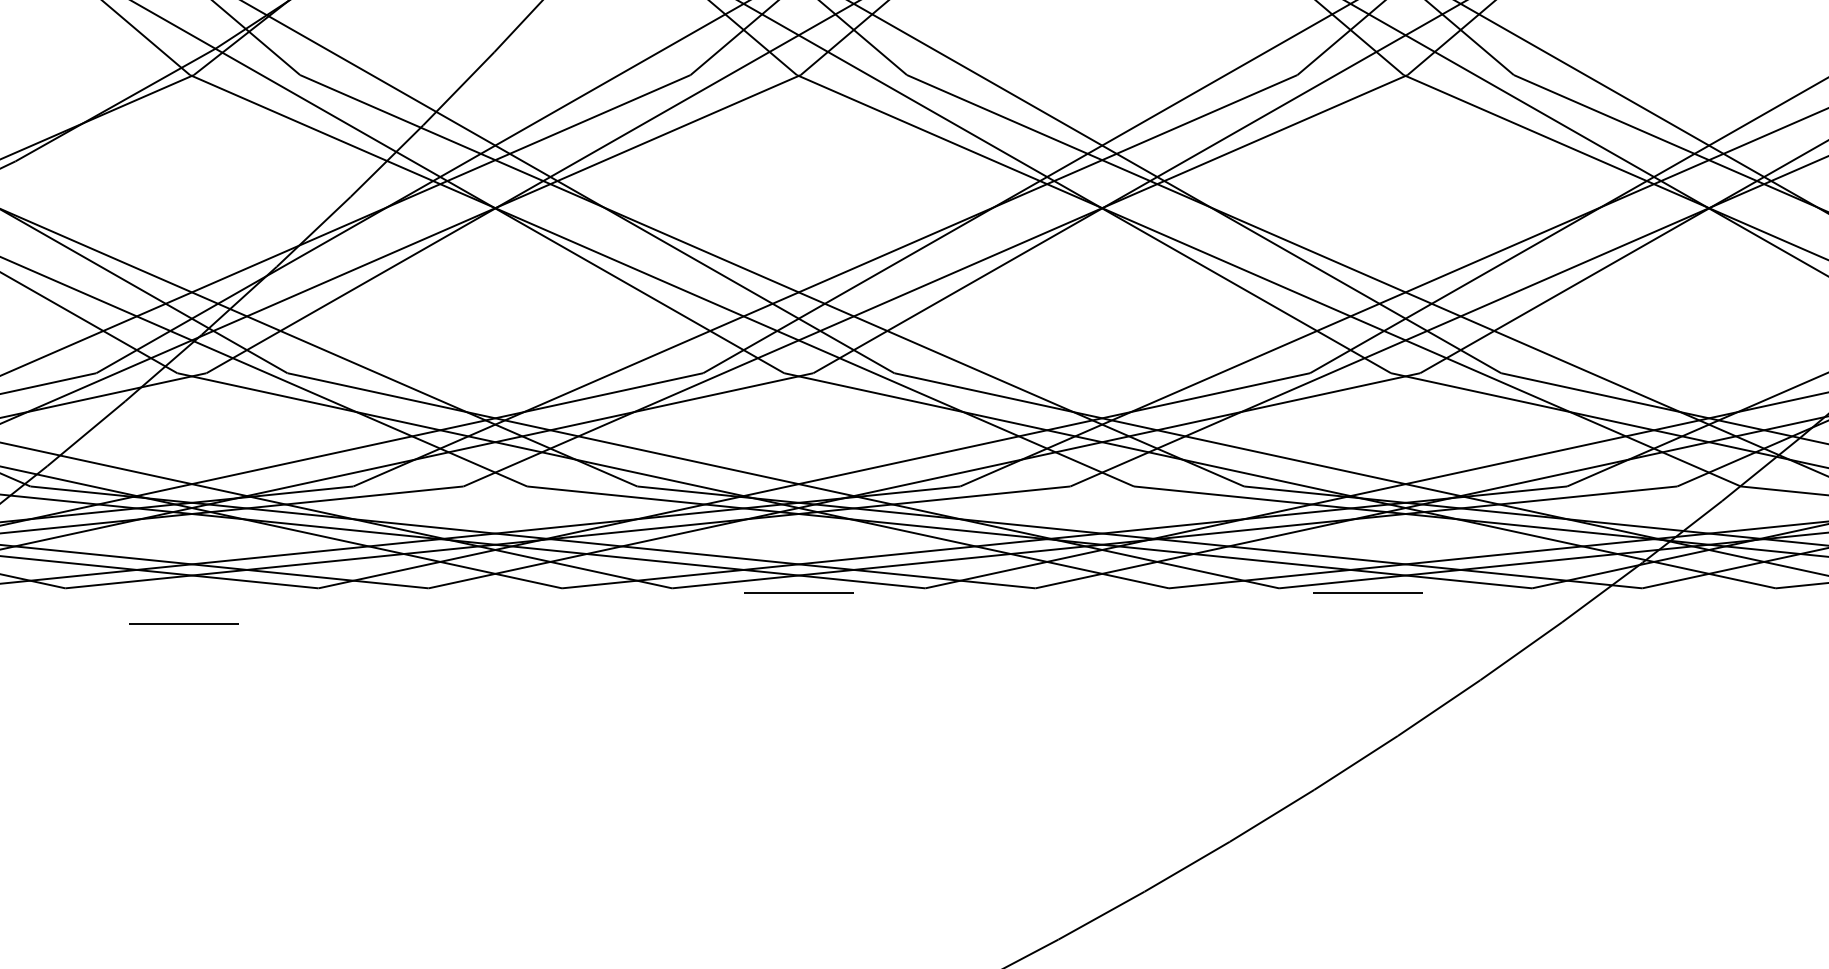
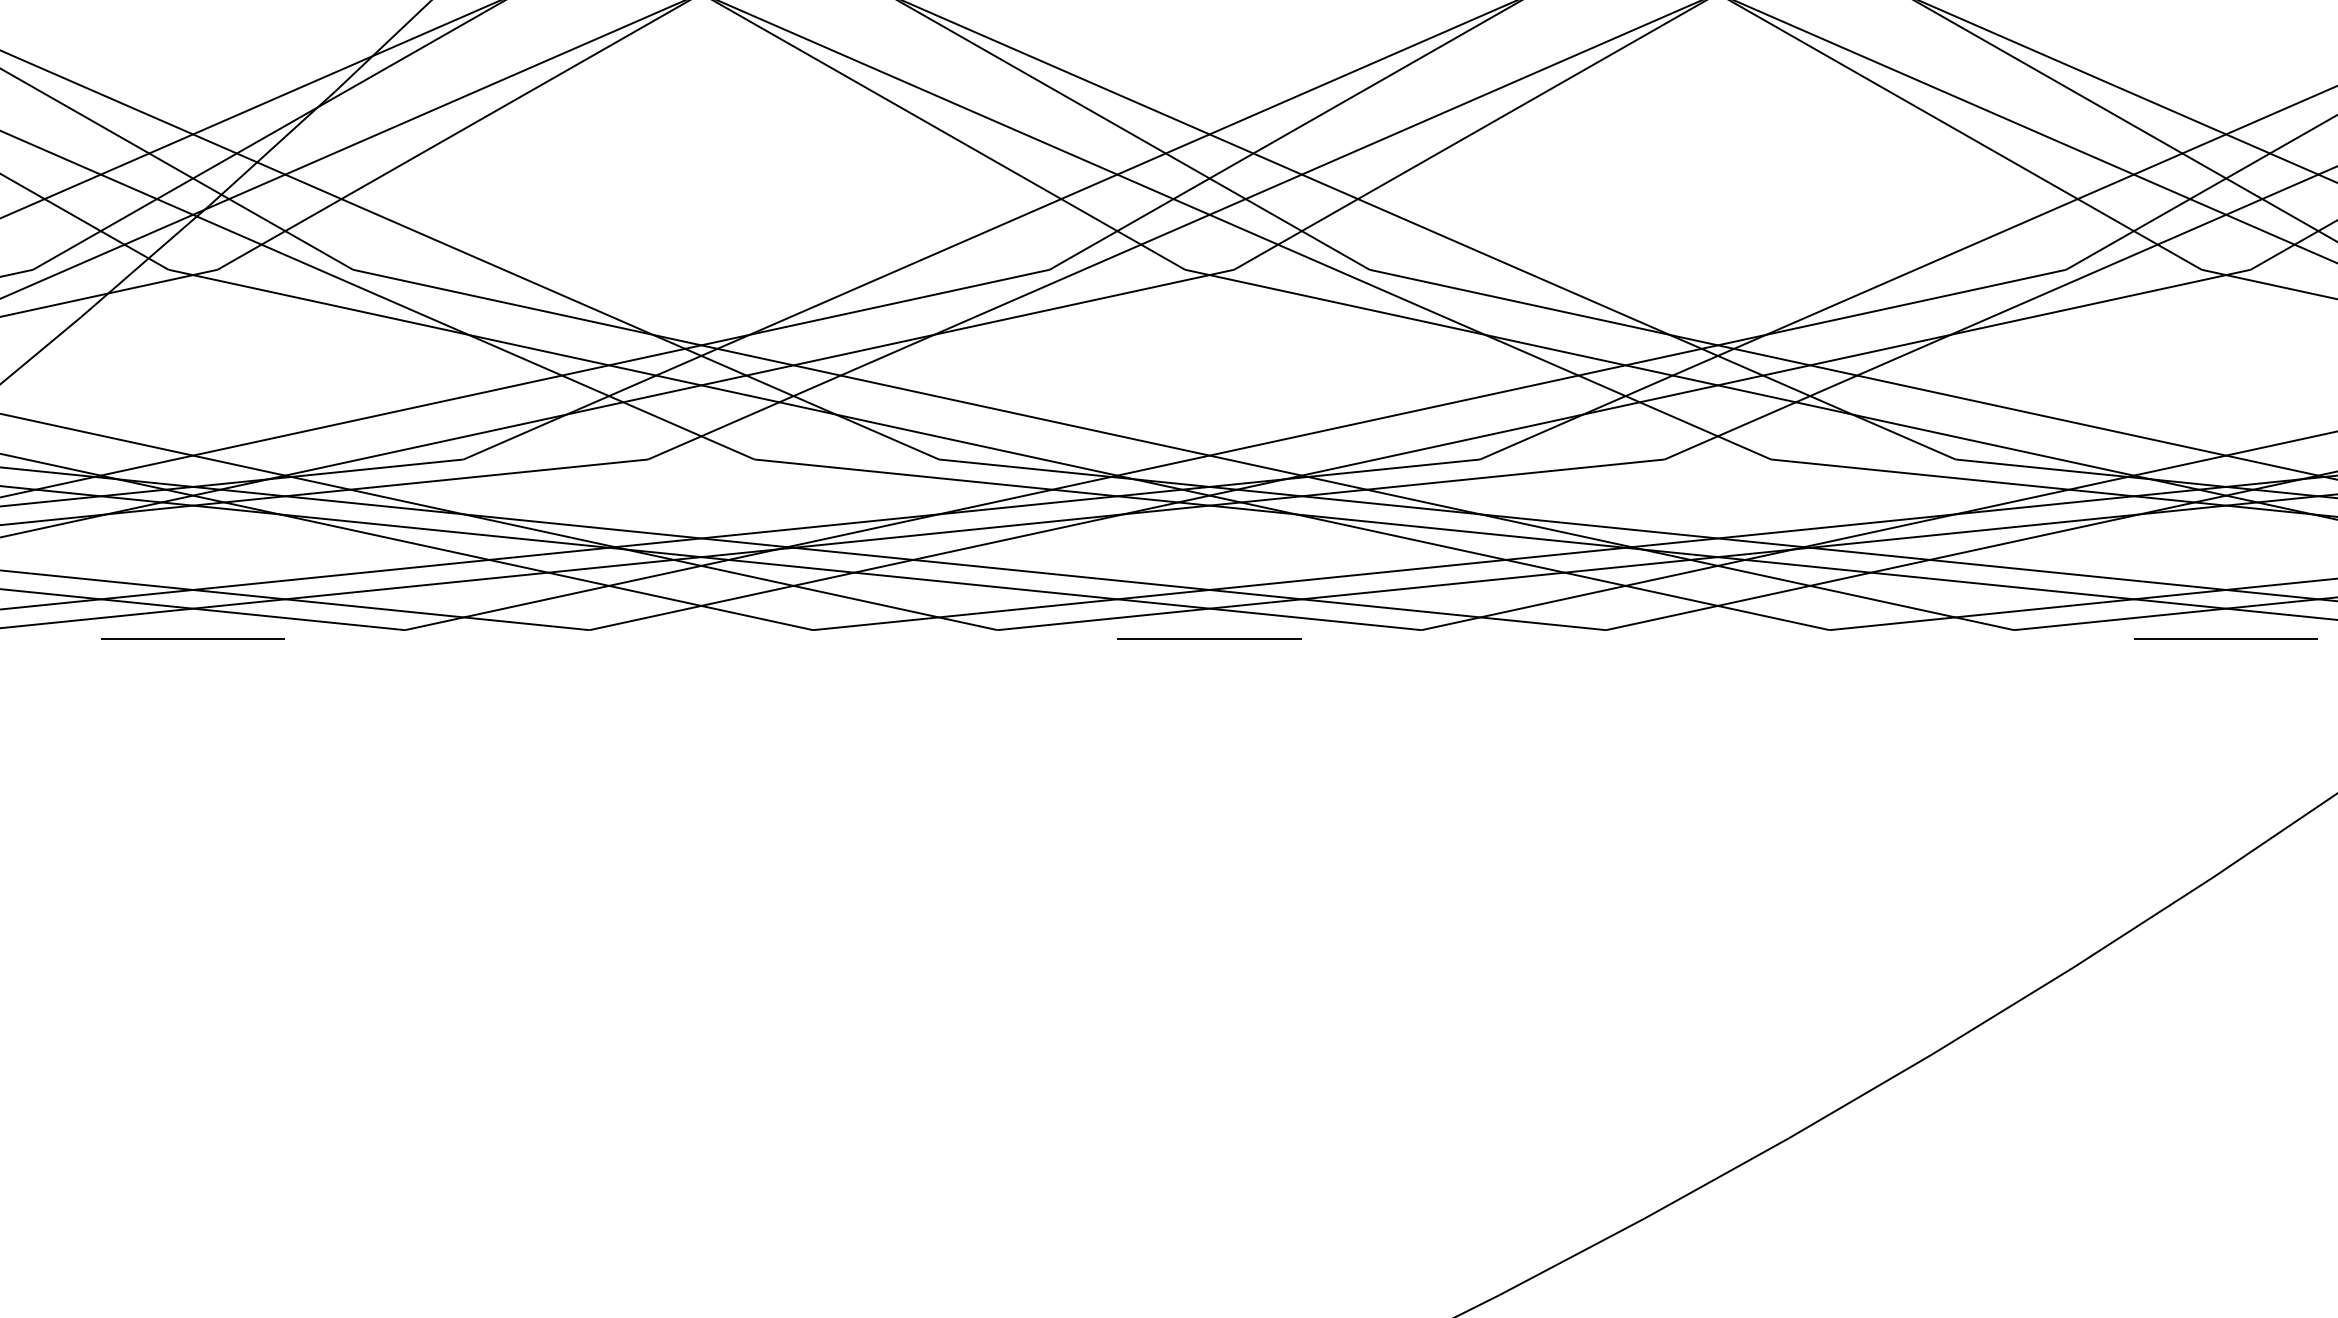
line: (1367, 592) -> (2225, 637), moved
line: (183, 623) -> (192, 637), moved

